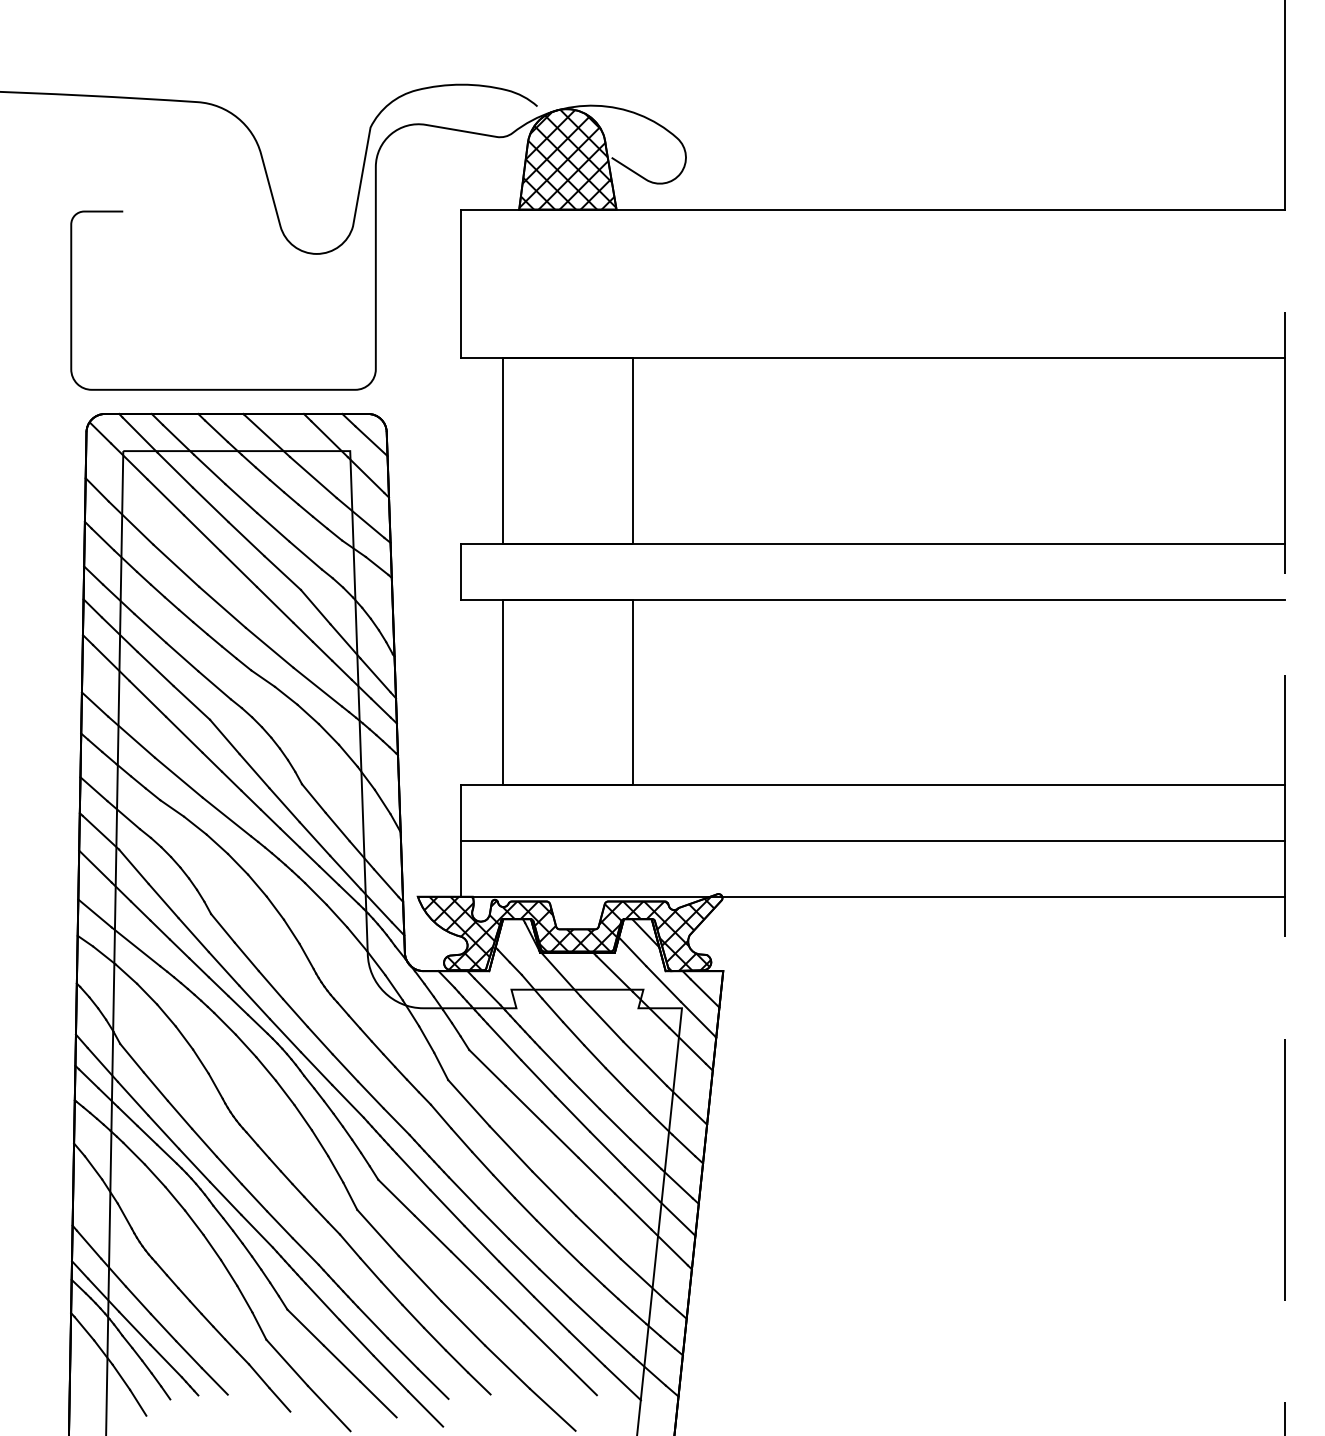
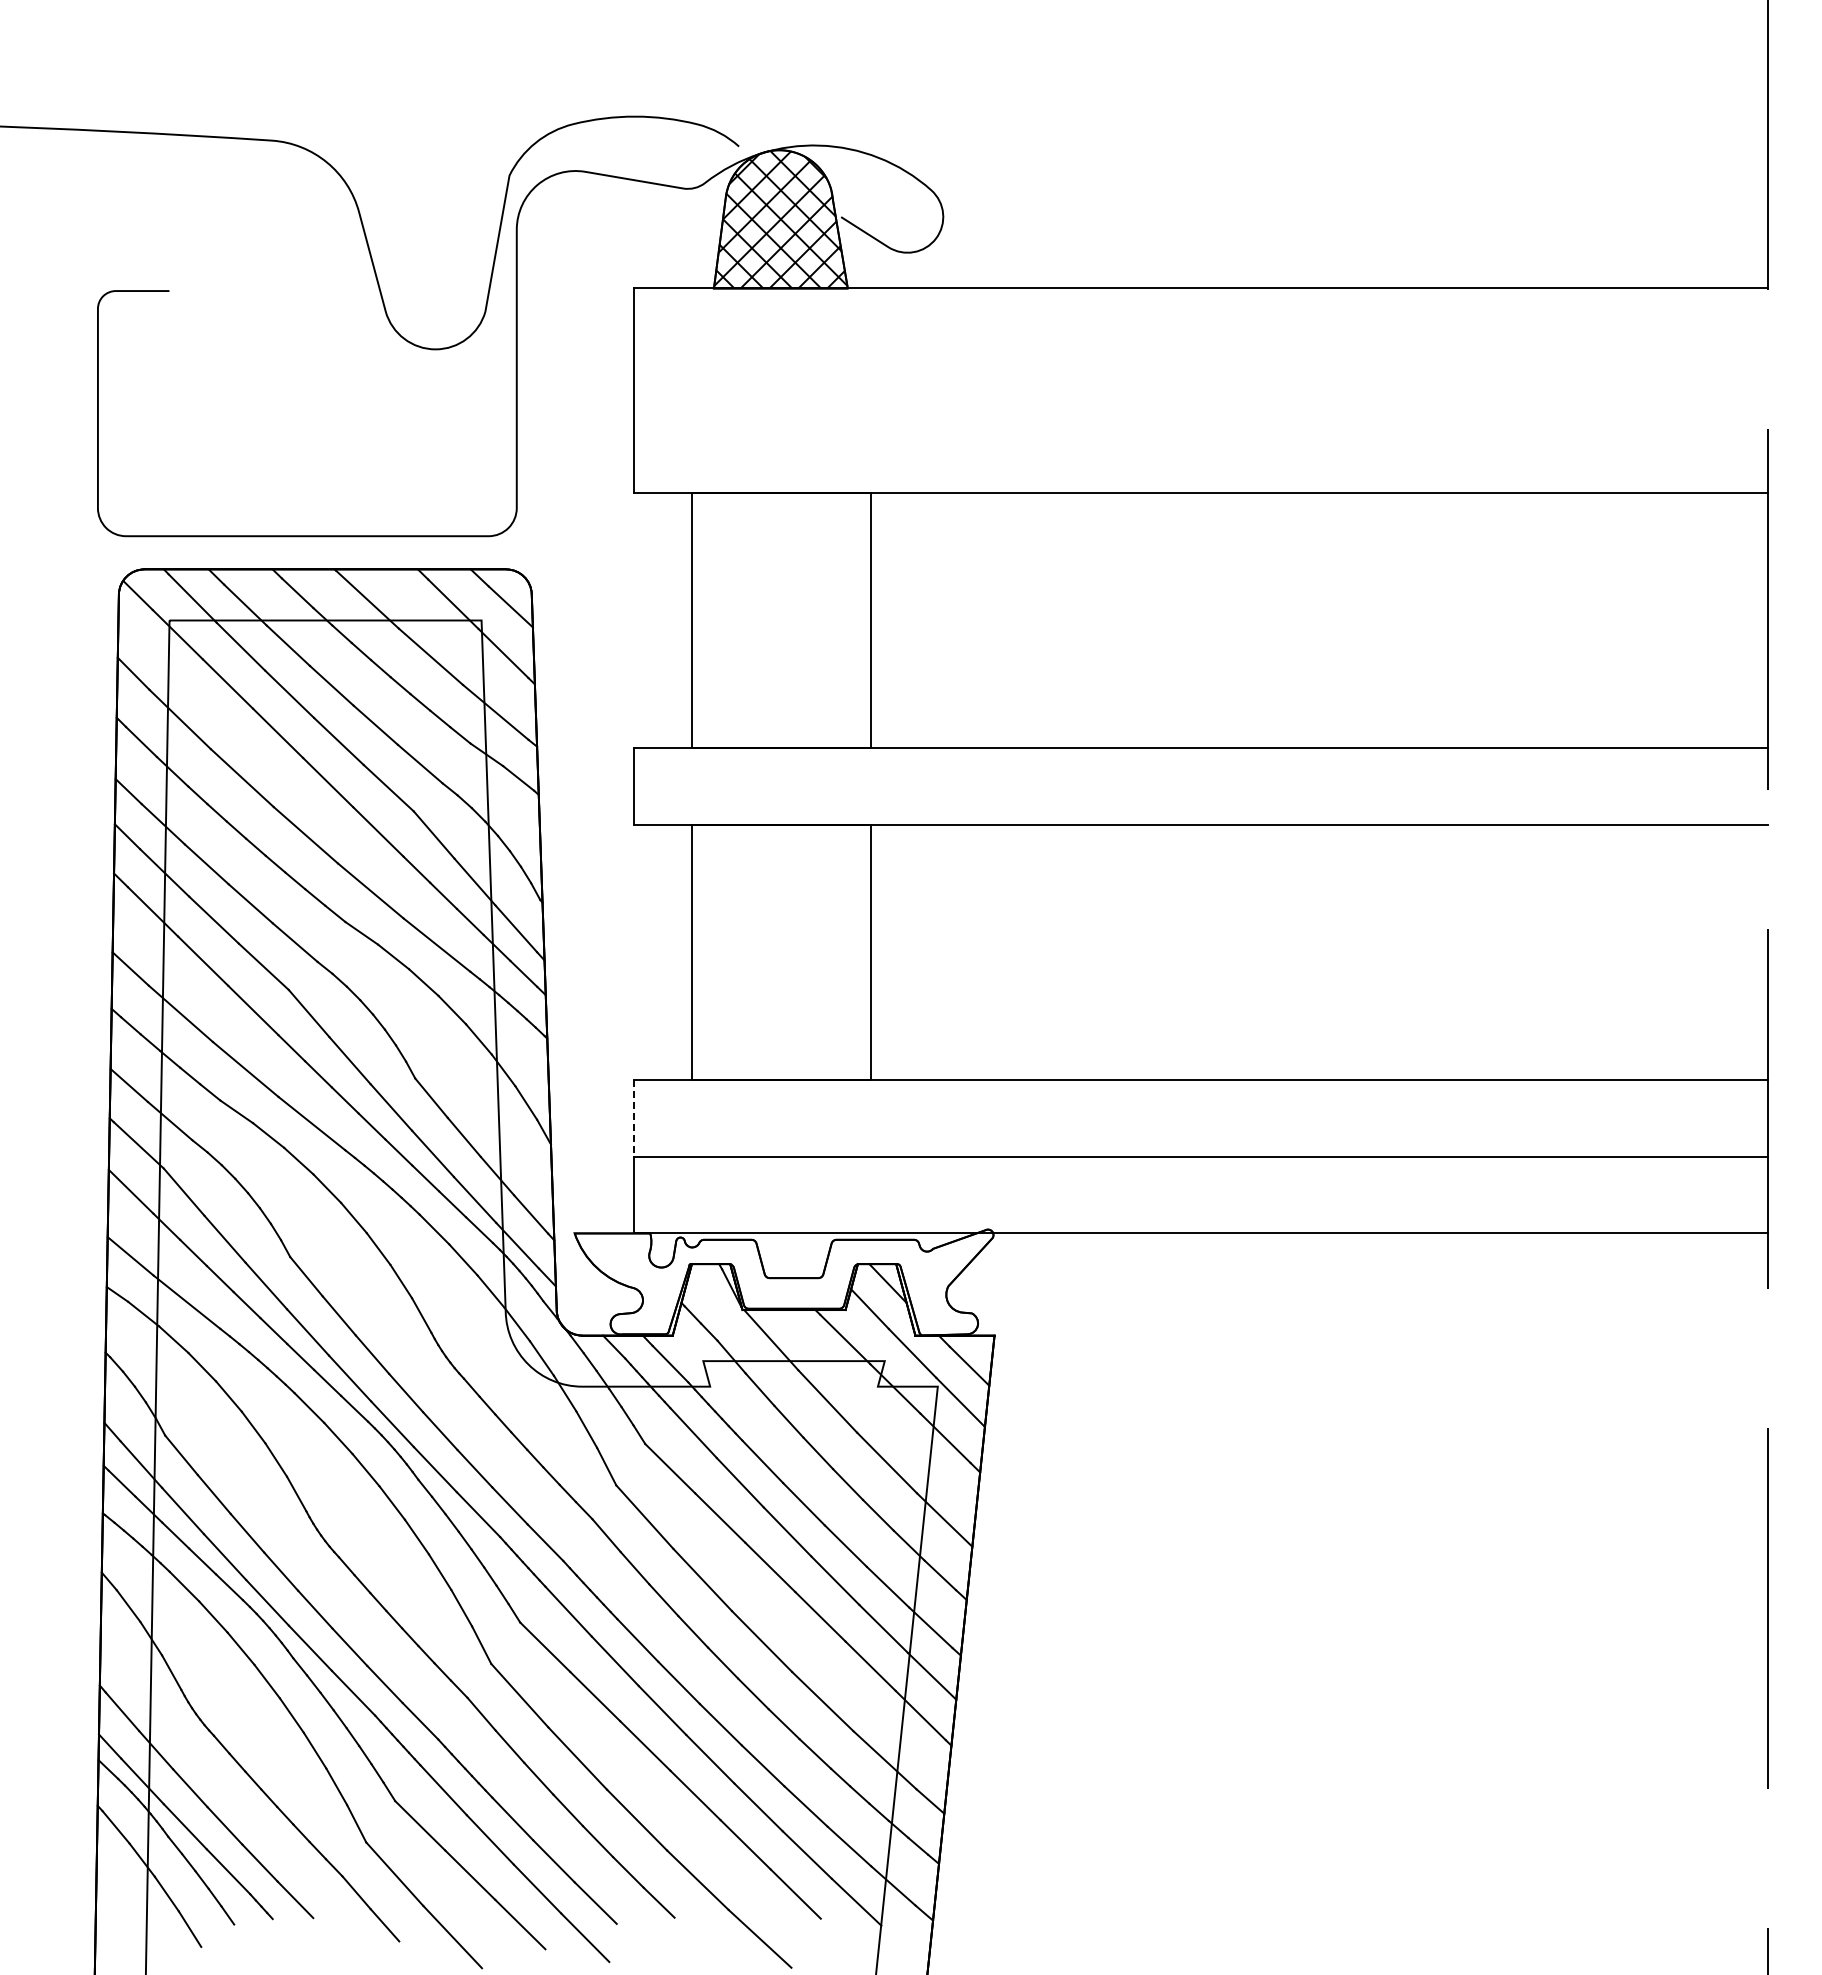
line: (461, 813) -> (634, 1119), solid -> dashed
hatch: (569, 933) -> (782, 1283), removed

